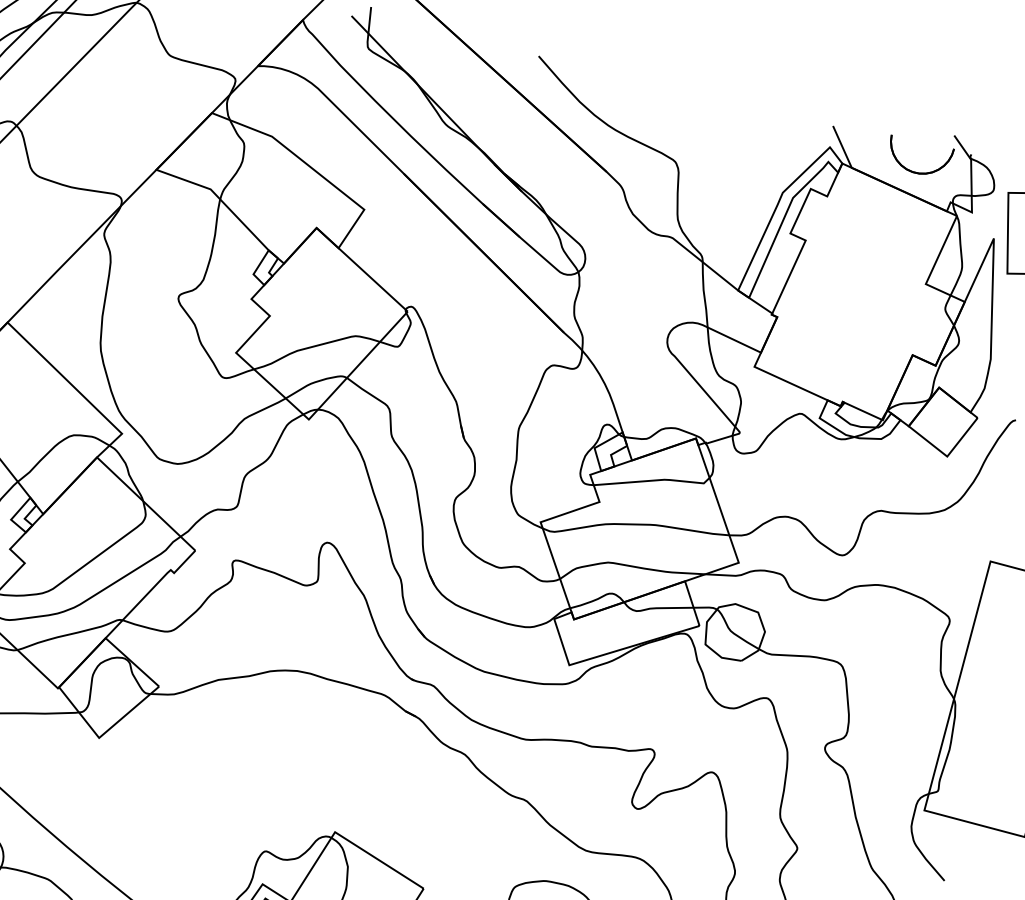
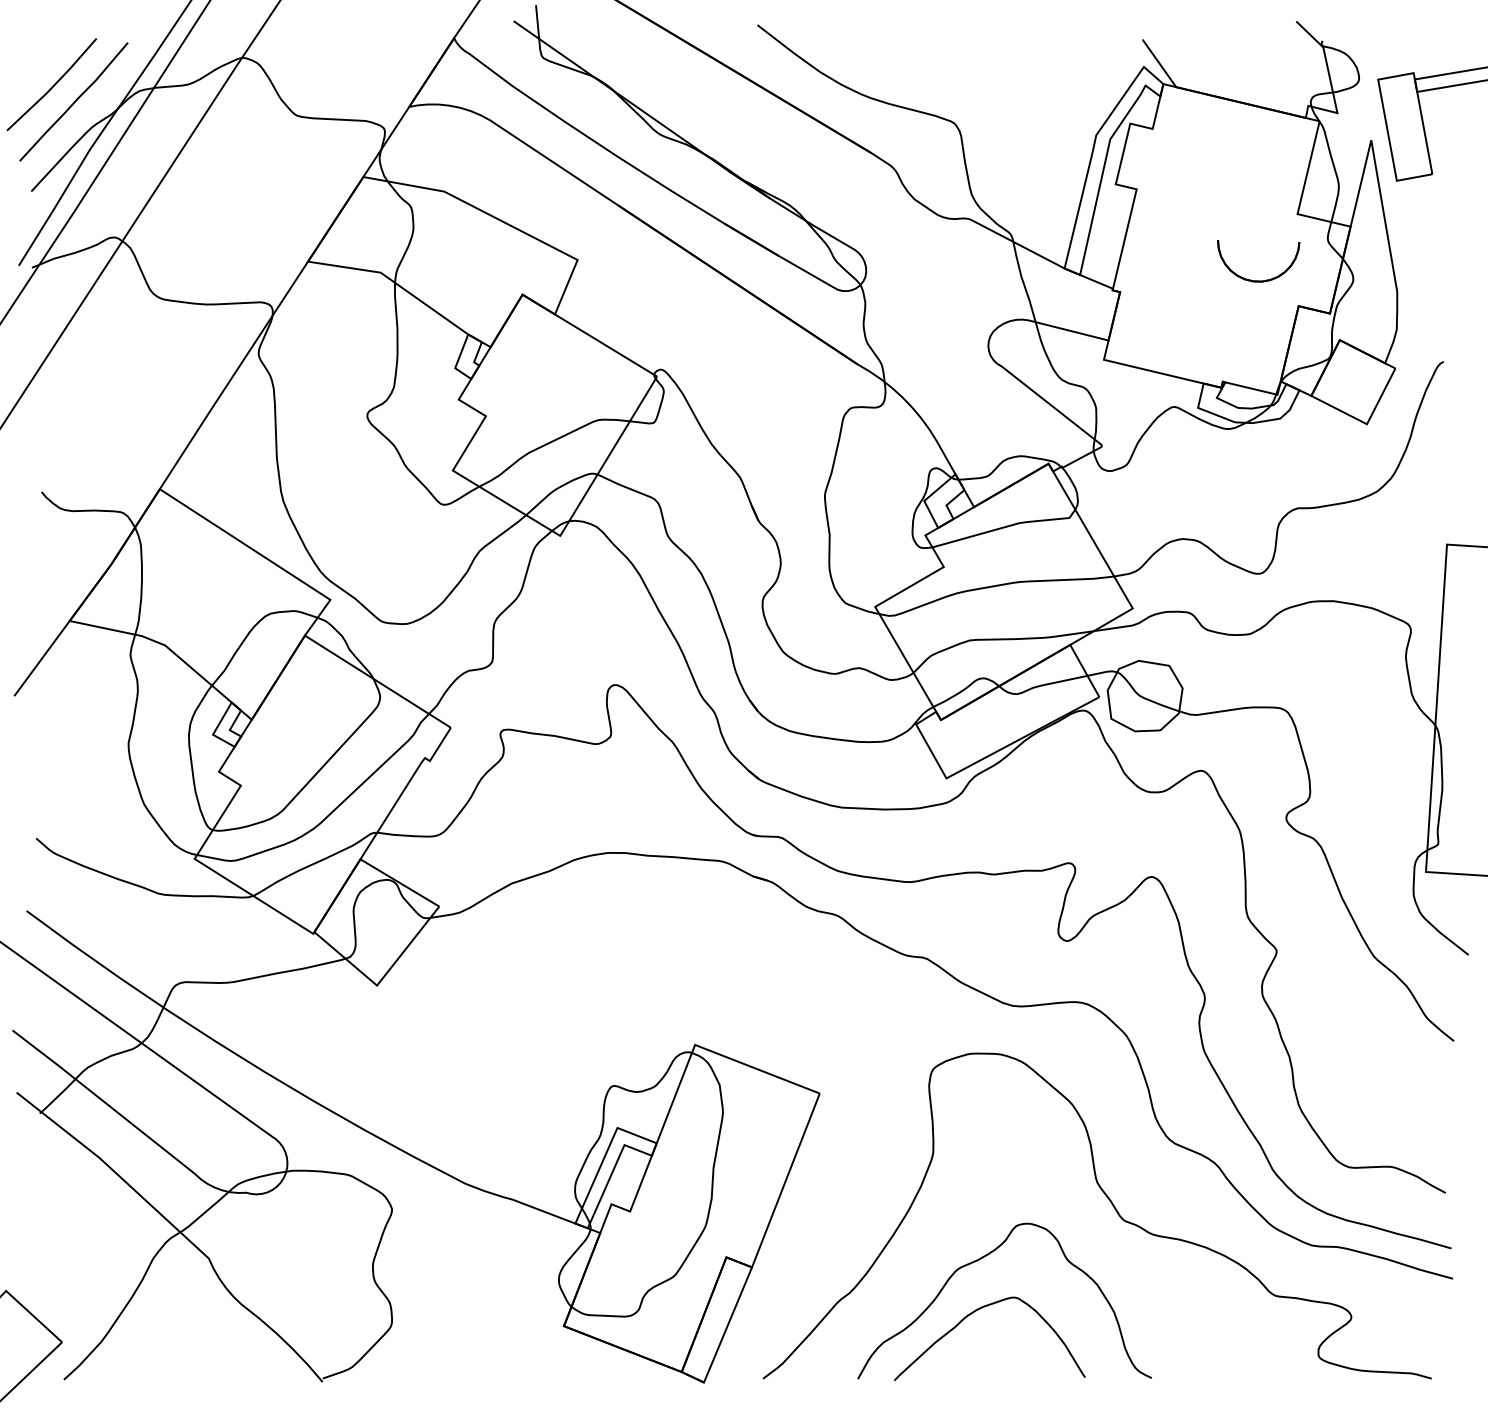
part: (916, 172) -> (1258, 280), moved

